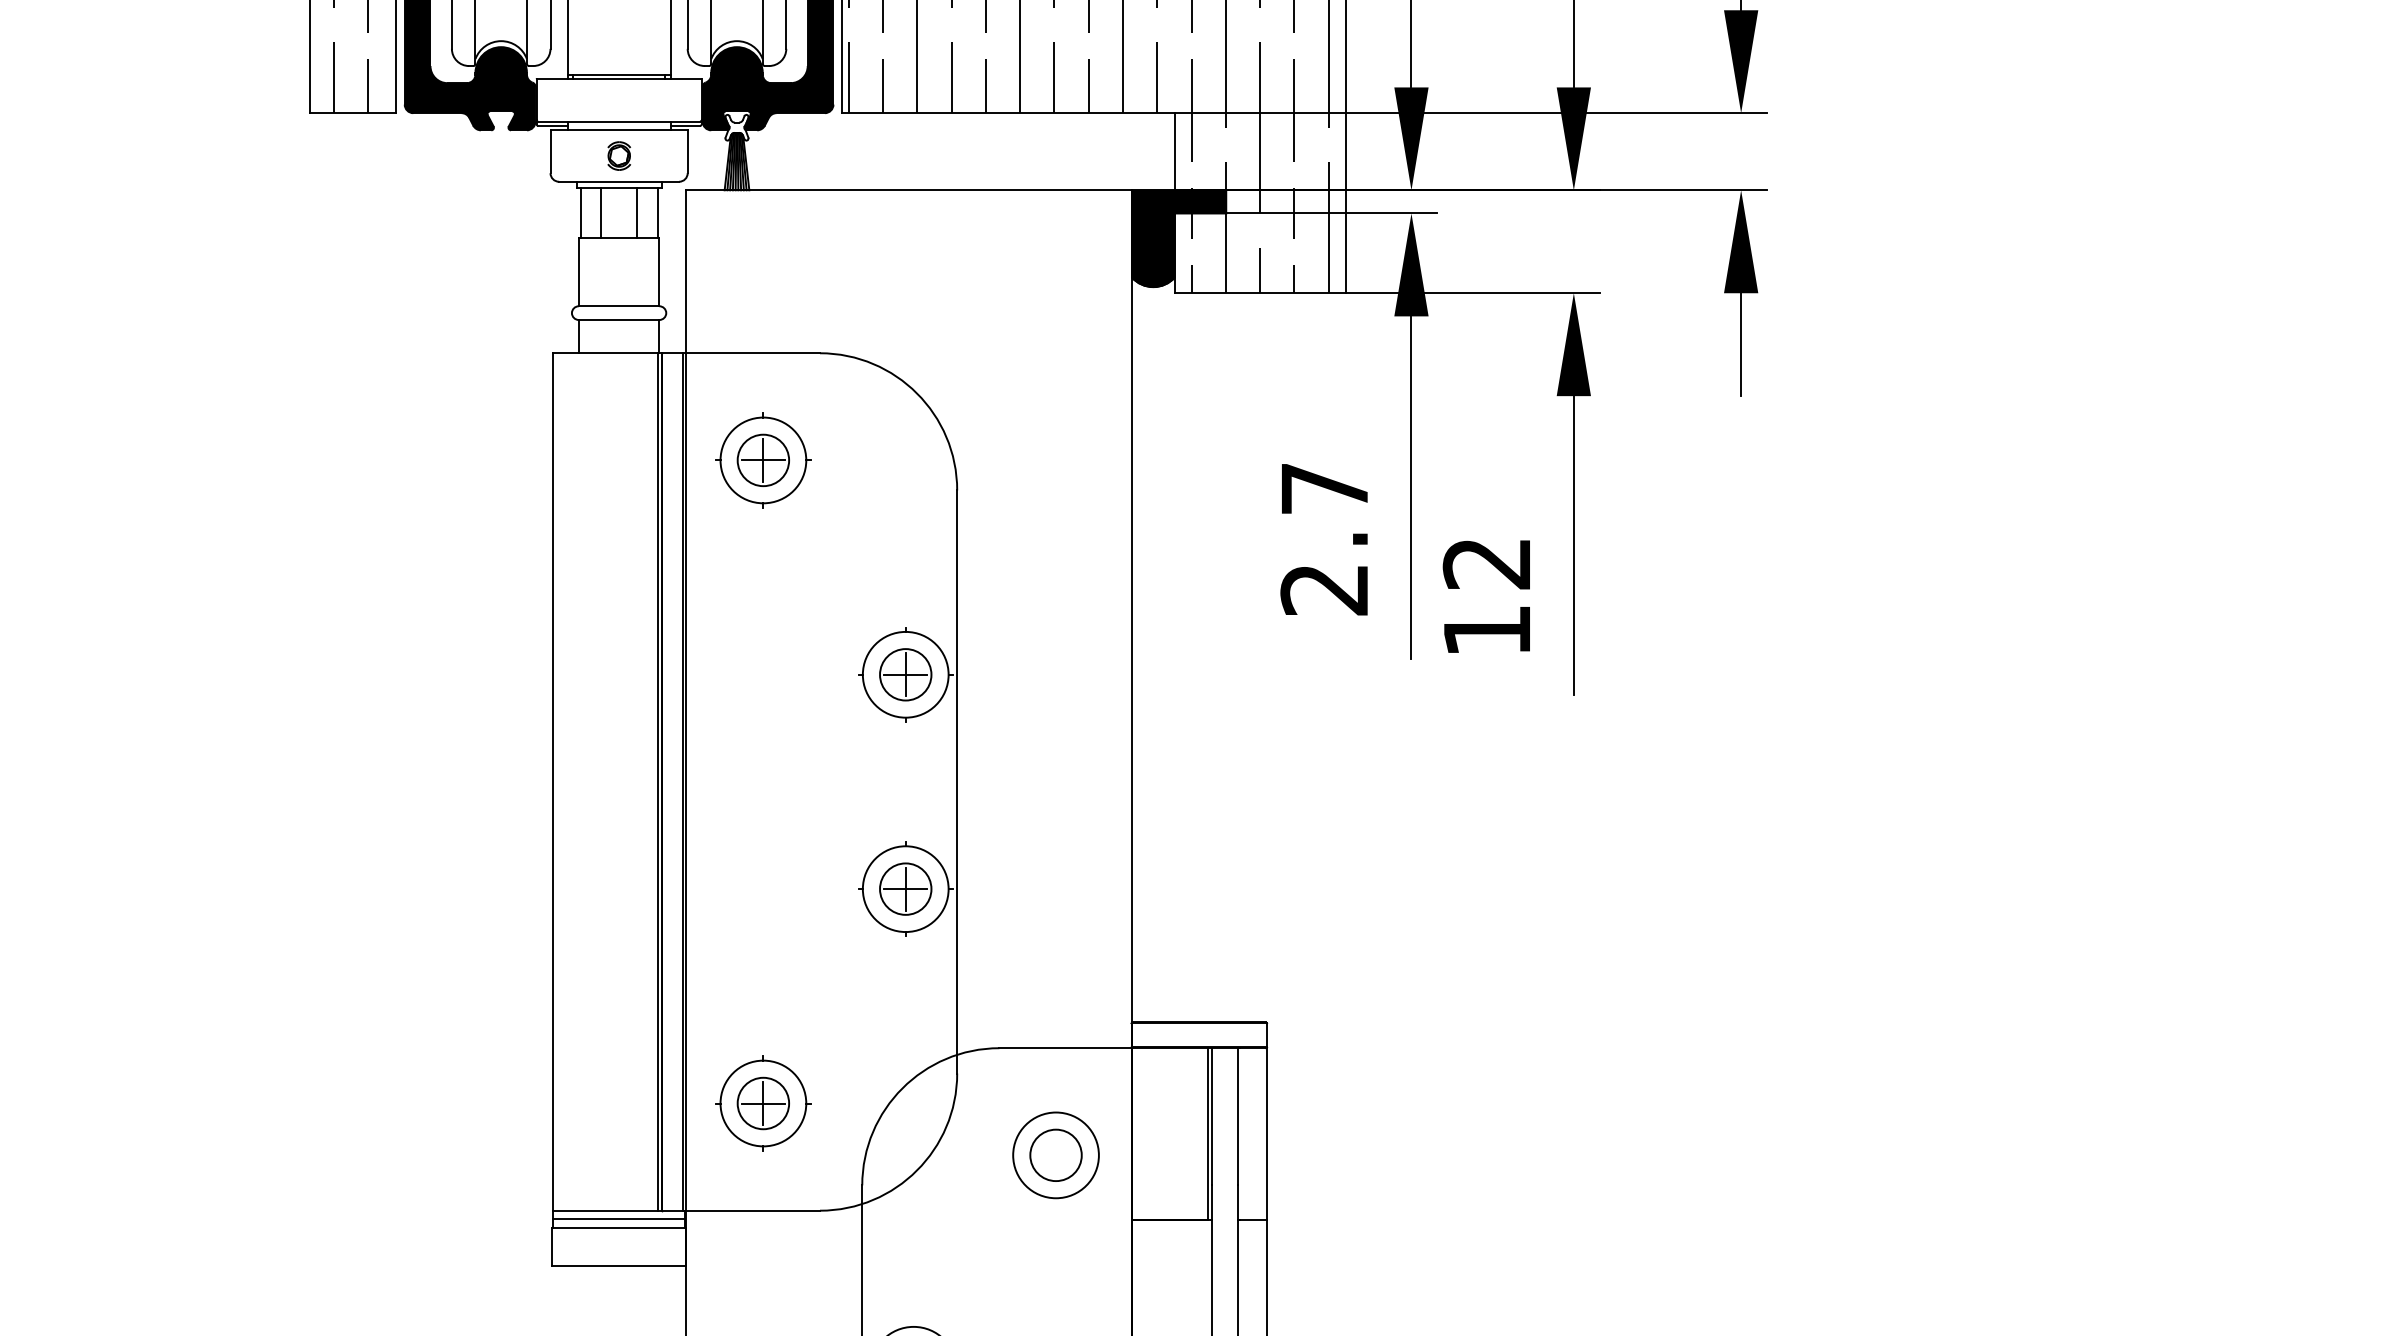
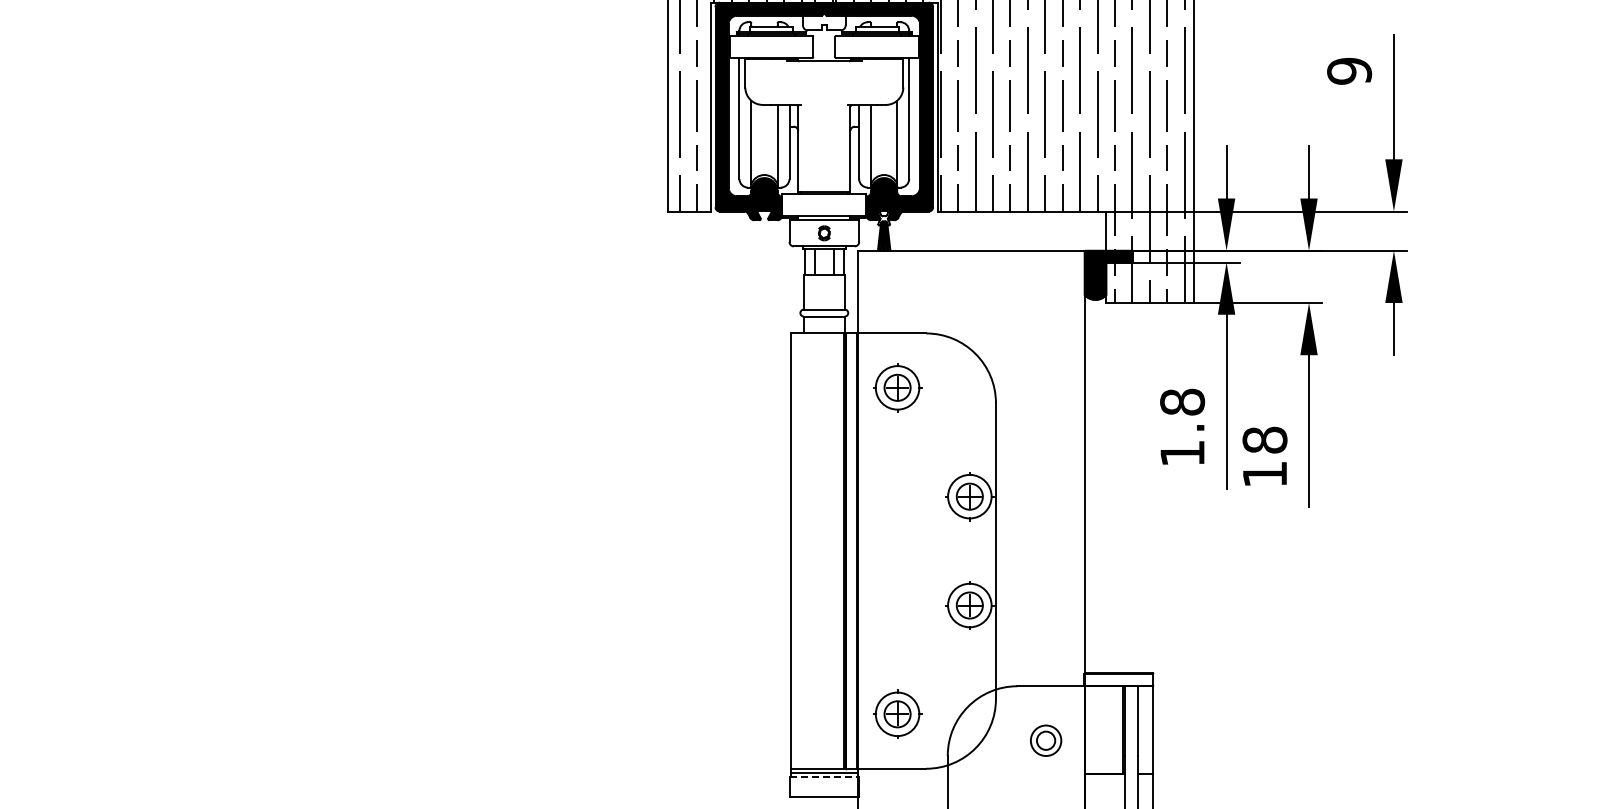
text: (1324, 538) -> (1182, 427), 2.7 -> 1.8
text: (1486, 562) -> (1264, 439), 12 -> 18
part: (1054, 1155) -> (1045, 740), size x0.7
line: (619, 1227) -> (824, 777), solid -> dashed

